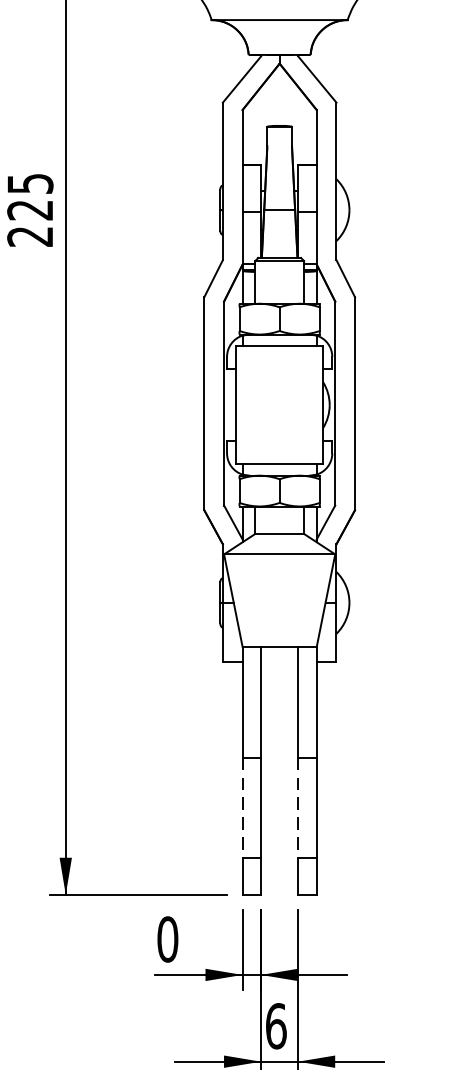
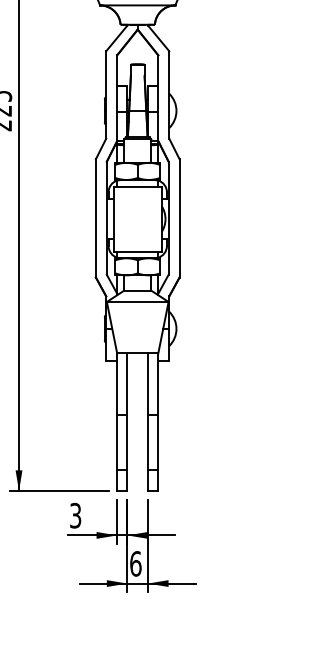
line: (243, 807) -> (117, 442), dashed -> solid
line: (299, 807) -> (148, 442), dashed -> solid
text: (167, 939) -> (75, 515), 0 -> 3

